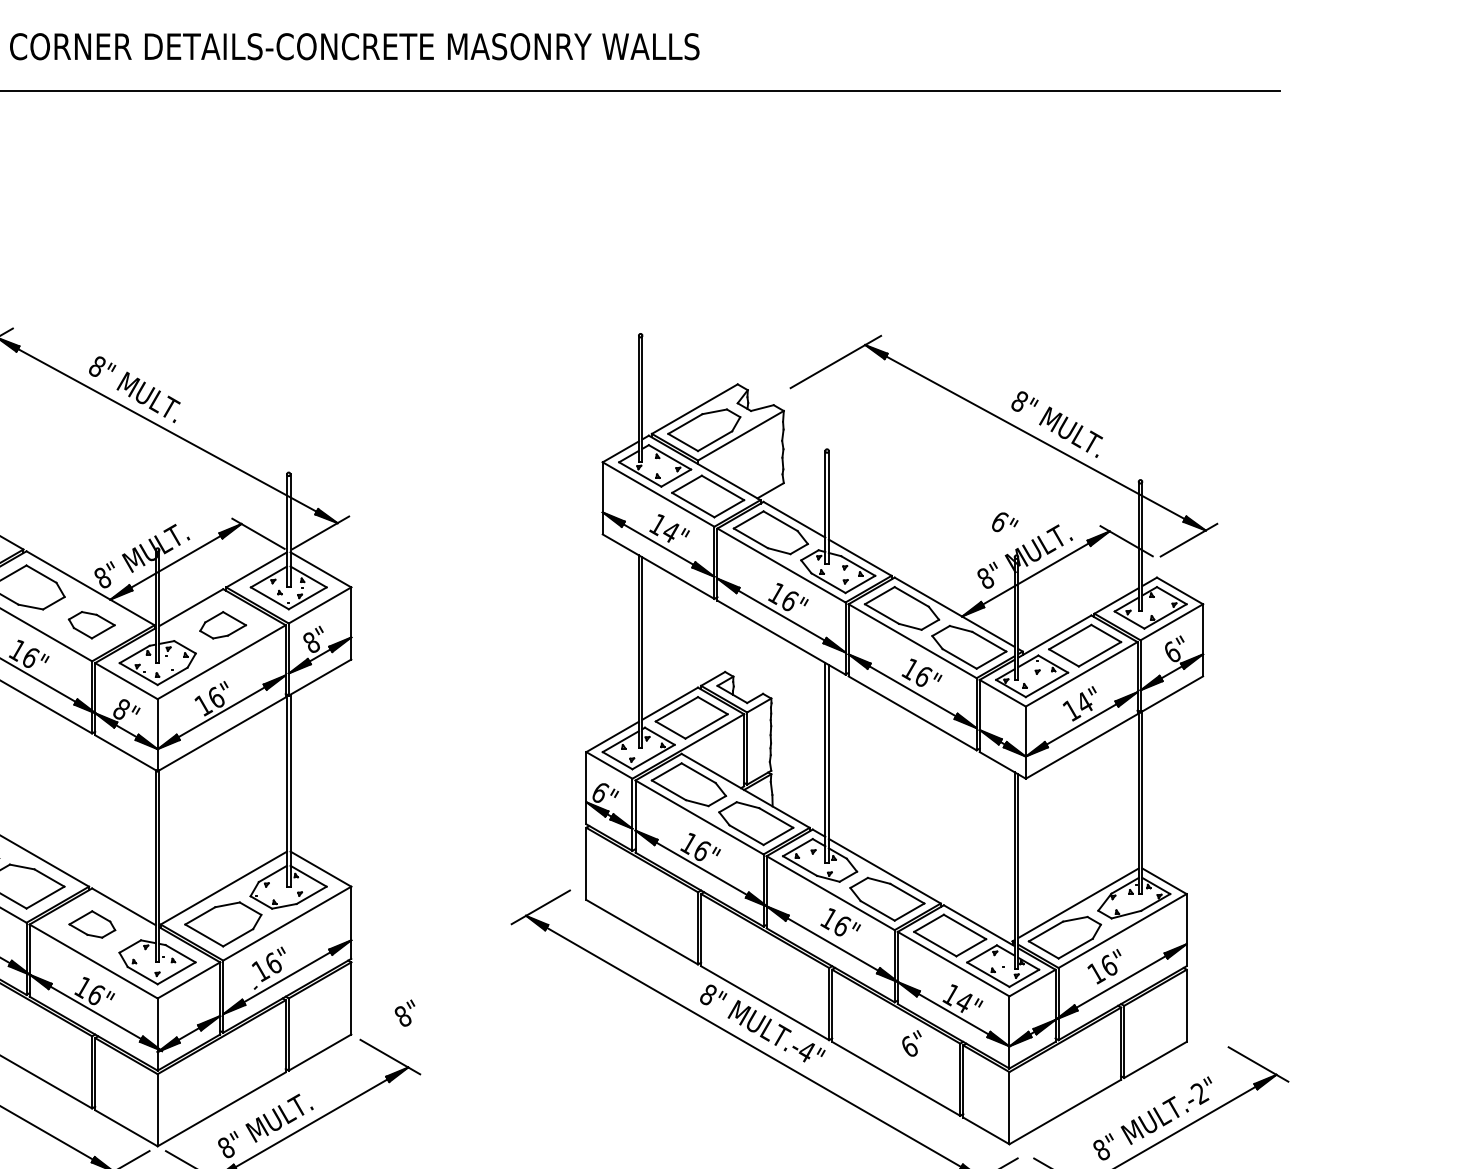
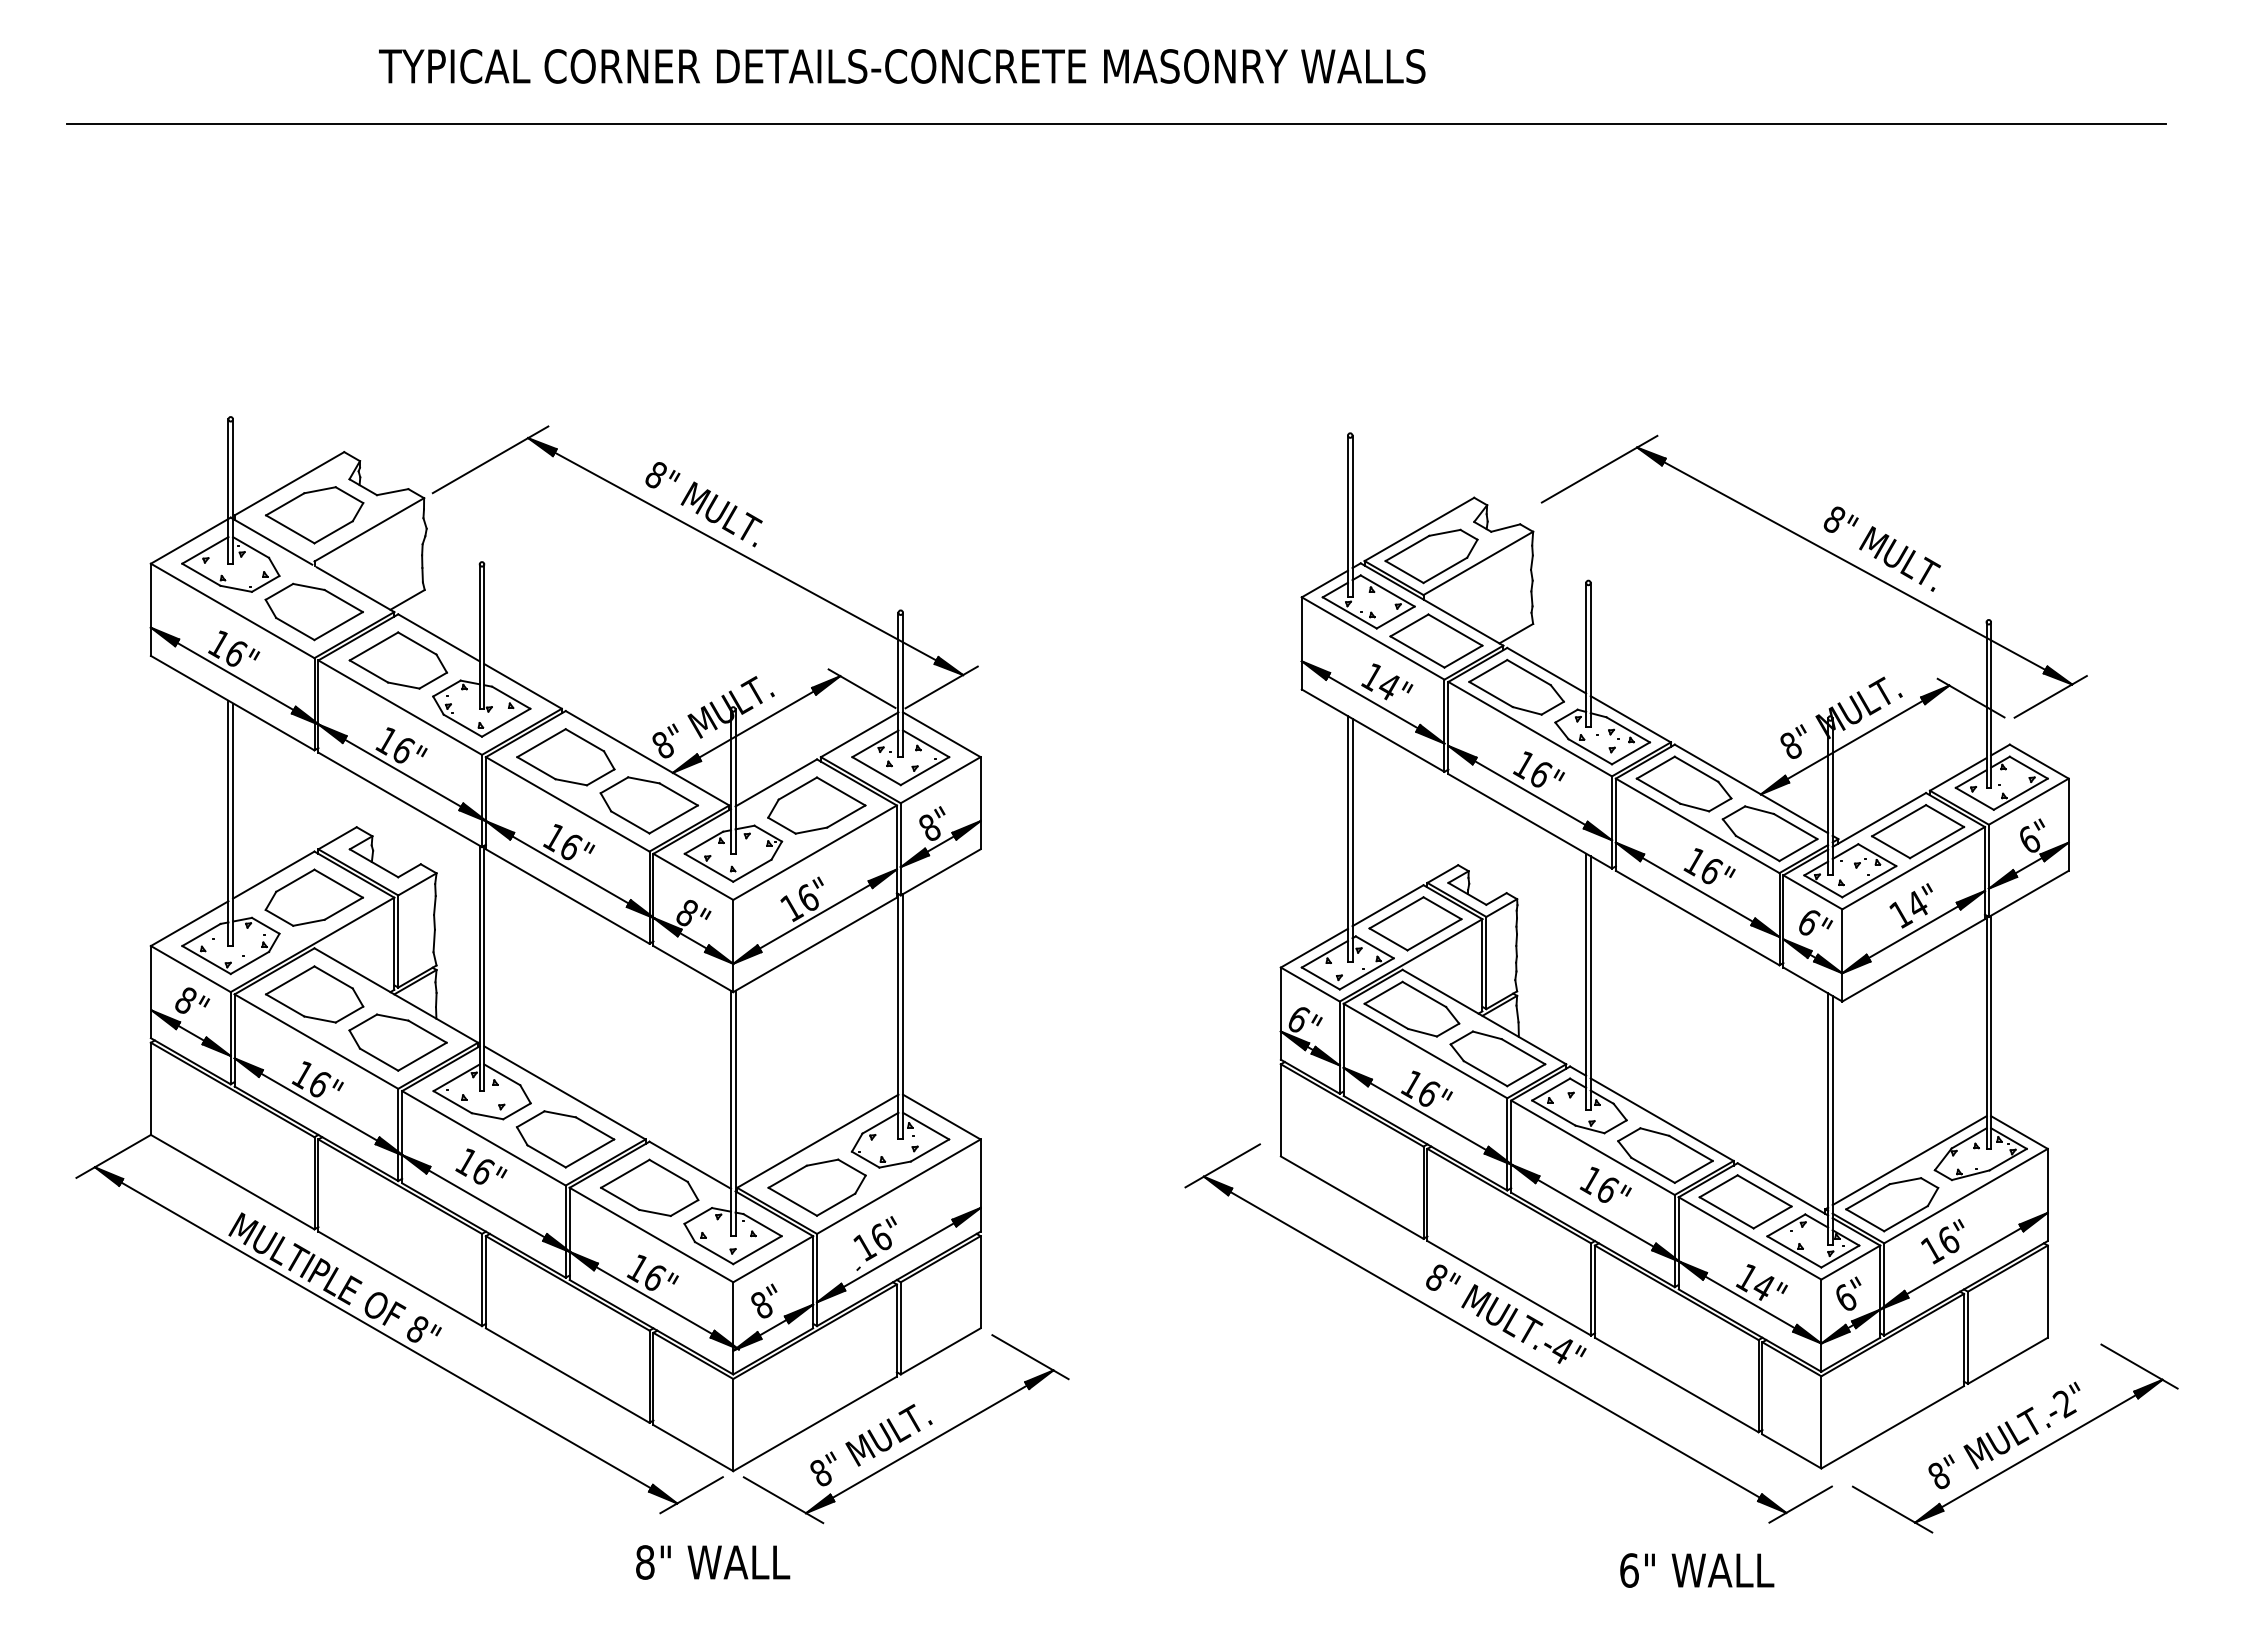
text: (1004, 521) -> (1815, 922), moved
part: (91, 625) -> (648, 805), size x1.67
part: (222, 625) -> (816, 805), size x1.67
part: (92, 924) -> (649, 1187), size x1.67
text: (405, 1012) -> (764, 1300), moved
text: (911, 1043) -> (1848, 1293), moved

